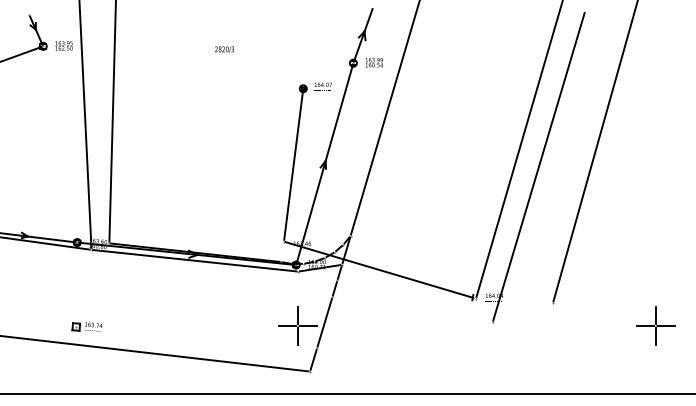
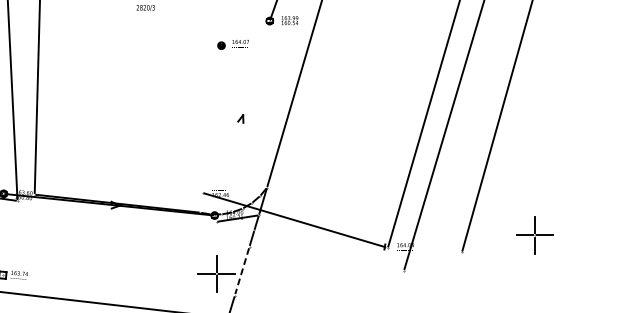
line: (324, 163) -> (241, 117), removed
line: (293, 164) -> (212, 118), removed
line: (194, 260) -> (116, 211), removed
line: (324, 322) -> (241, 270), solid -> dashed
part: (655, 325) -> (534, 235), moved

